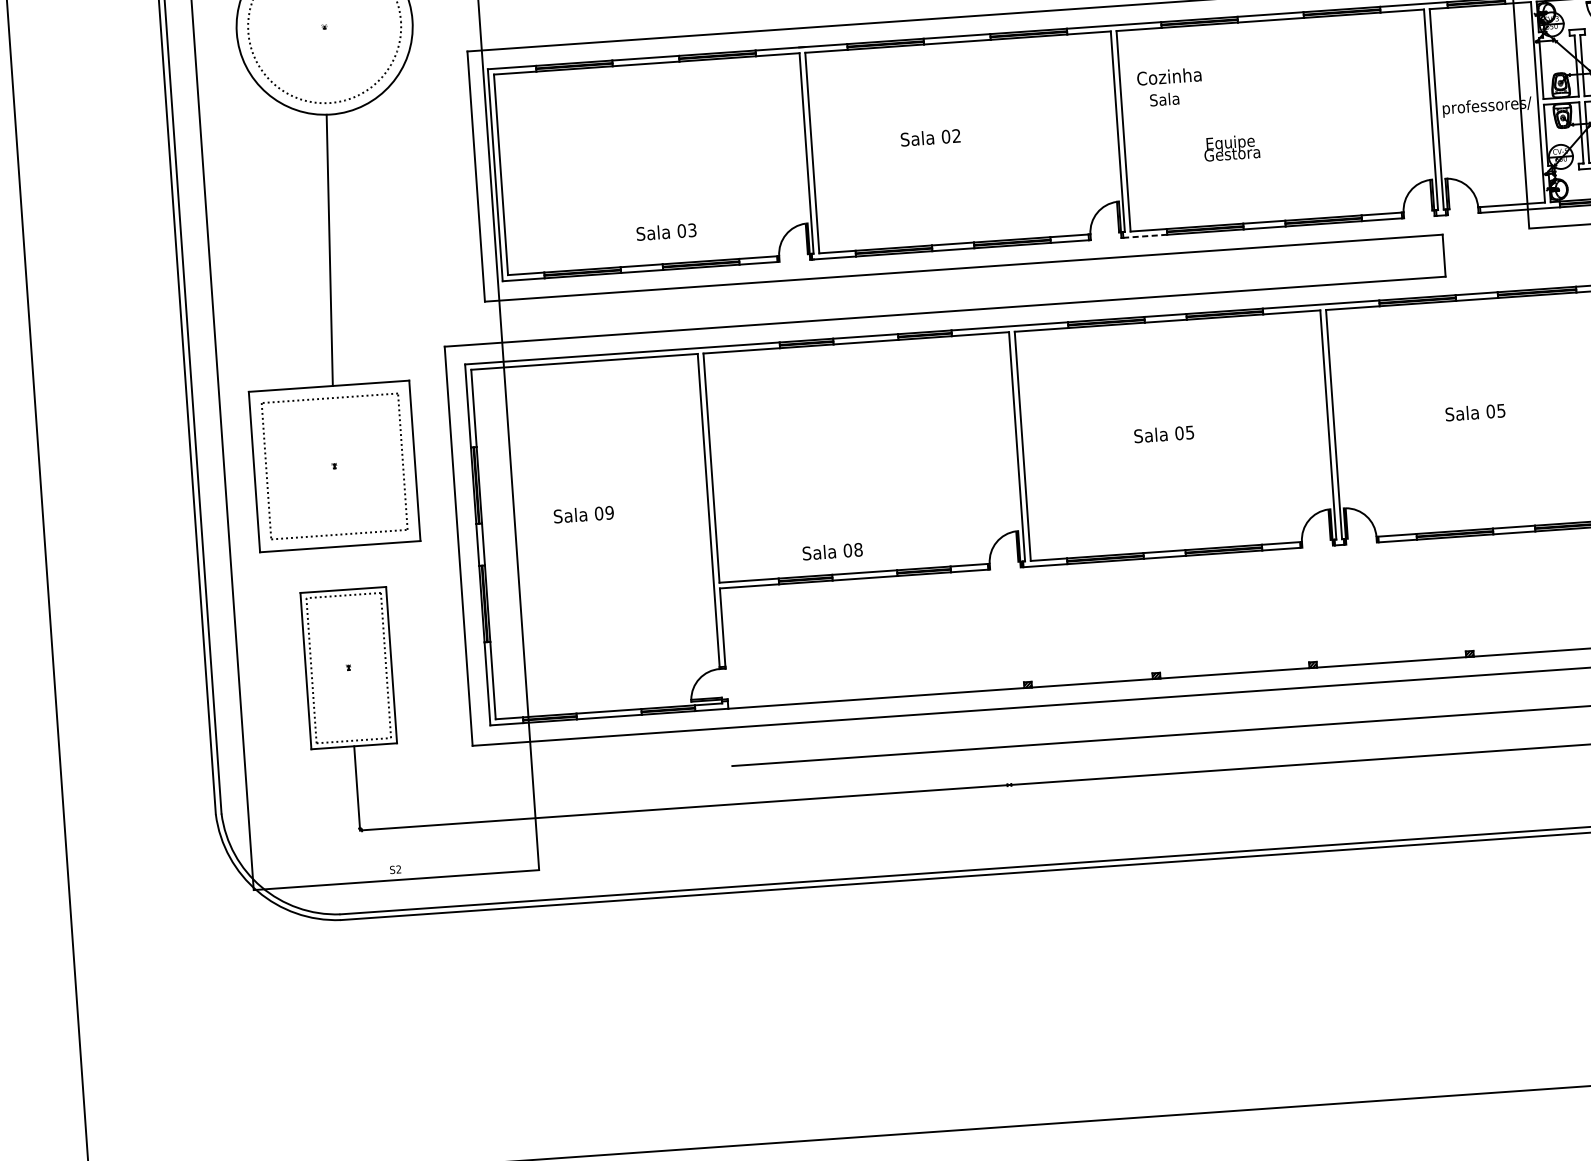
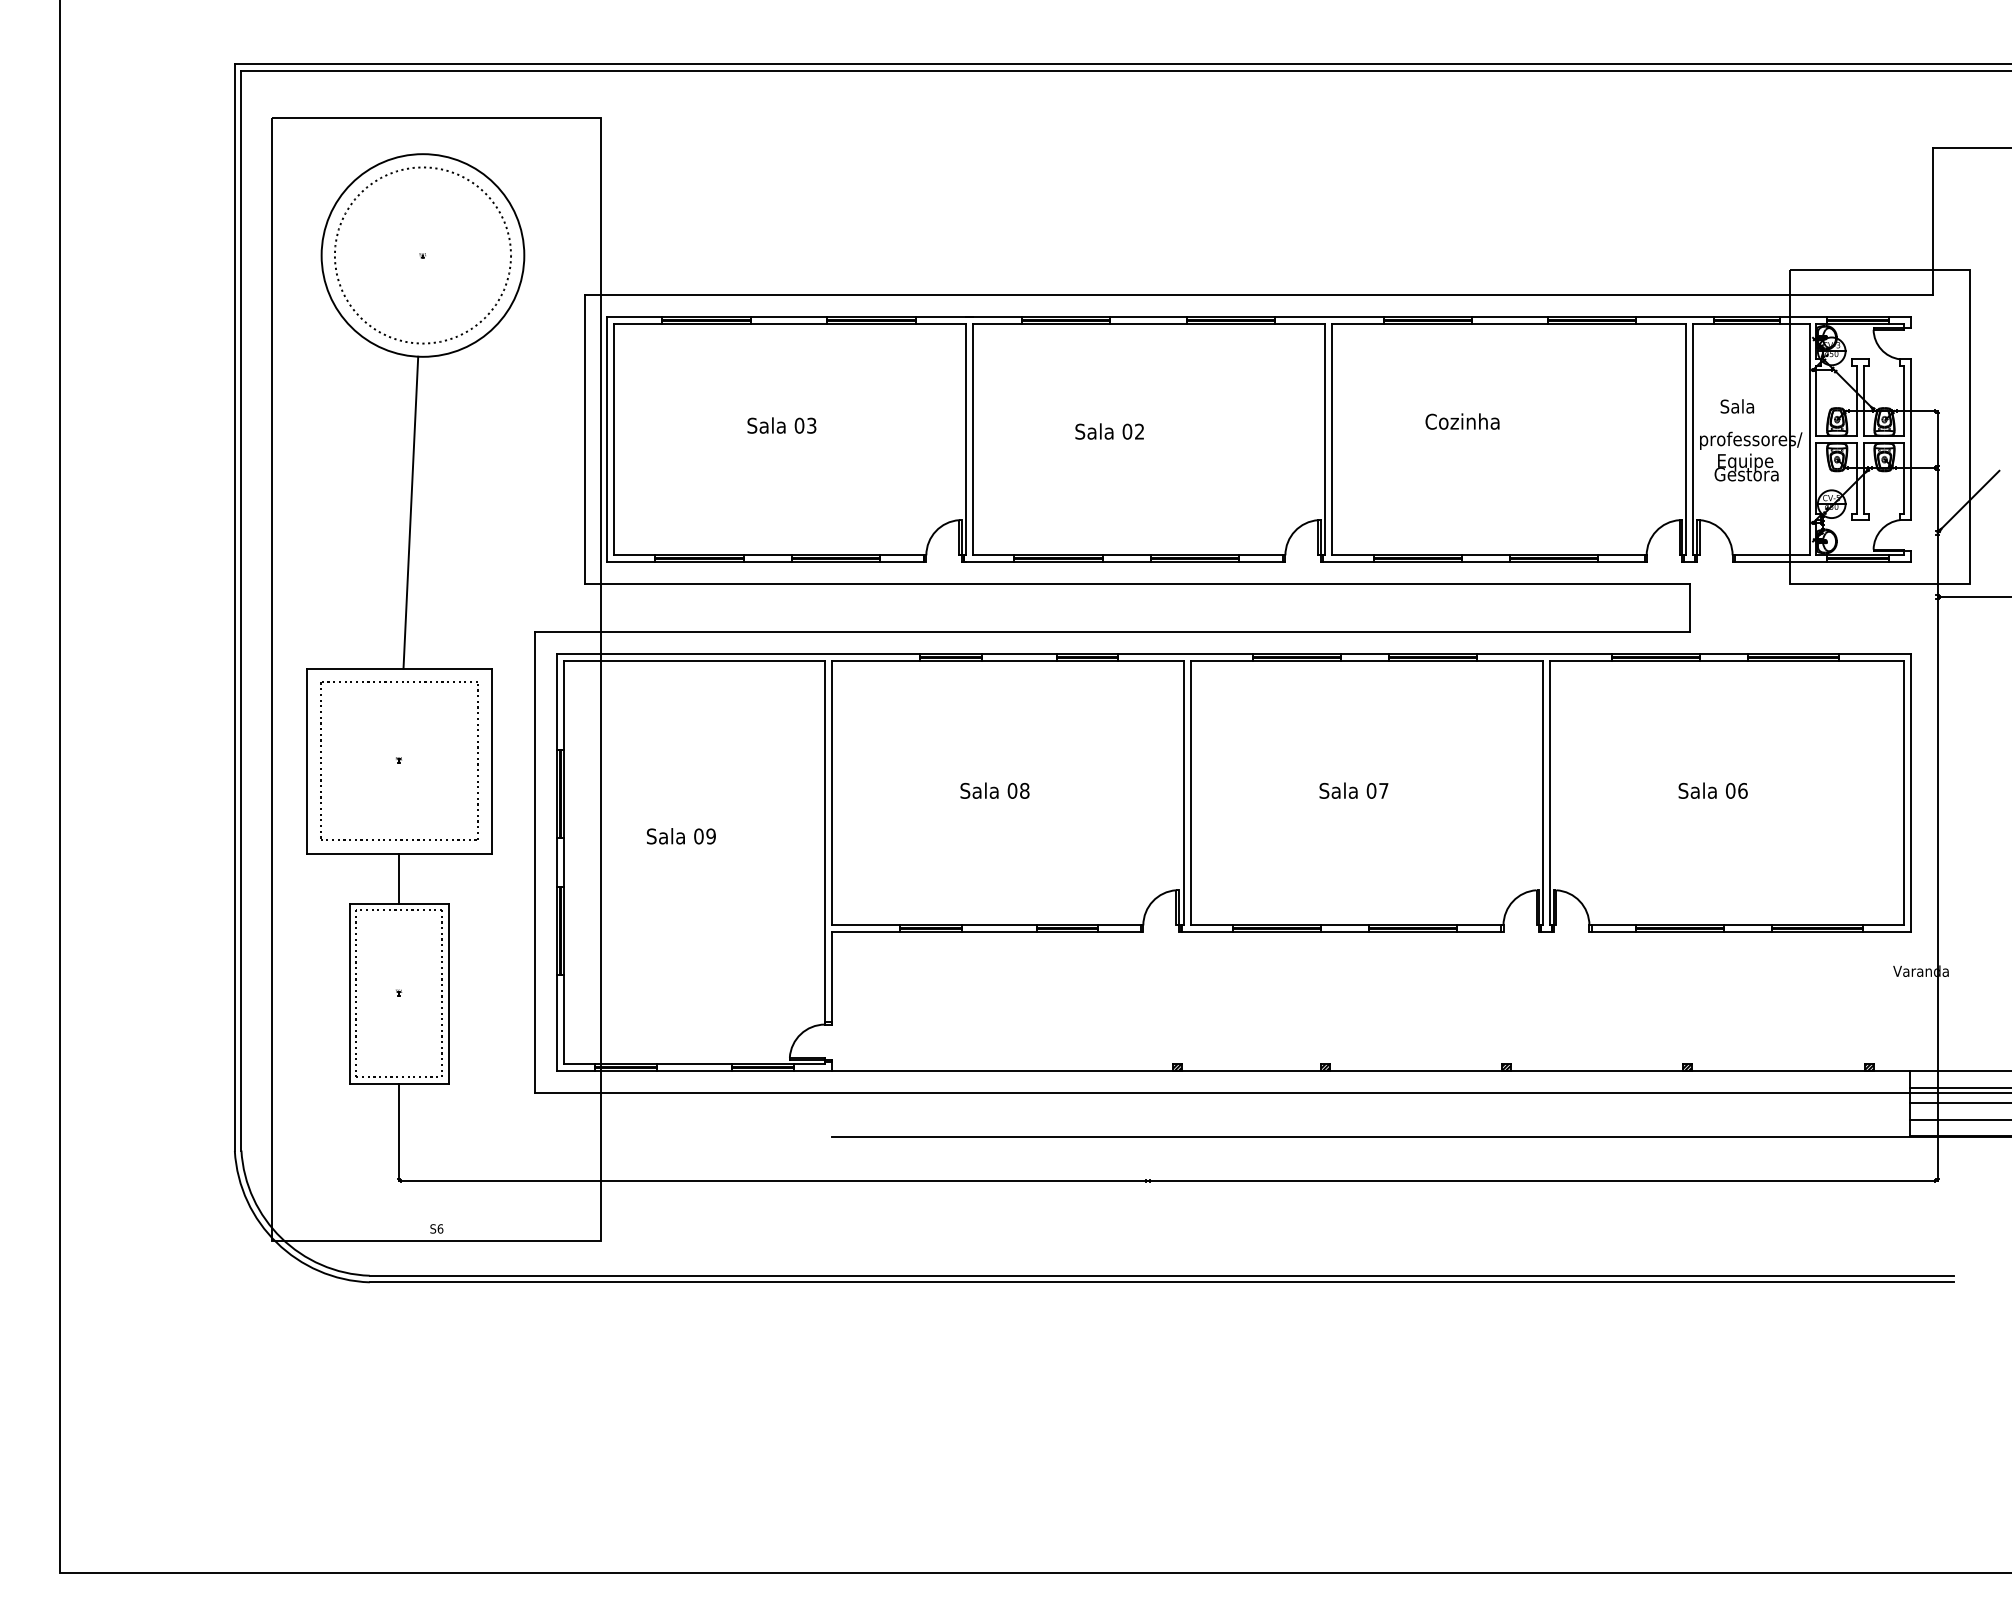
text: (1169, 76) -> (1462, 421), moved
text: (1163, 99) -> (1736, 406), moved
text: (1231, 147) -> (1746, 467), moved
text: (666, 231) -> (781, 425), moved
line: (1144, 235) -> (1347, 561), dashed -> solid
text: (1500, 410) -> (1742, 790), 05 -> 06
text: (1189, 432) -> (1383, 790), 05 -> 07
text: (832, 551) -> (994, 790), moved
line: (342, 568) -> (399, 878), added
text: (398, 869) -> (440, 1228), S2 -> S6

